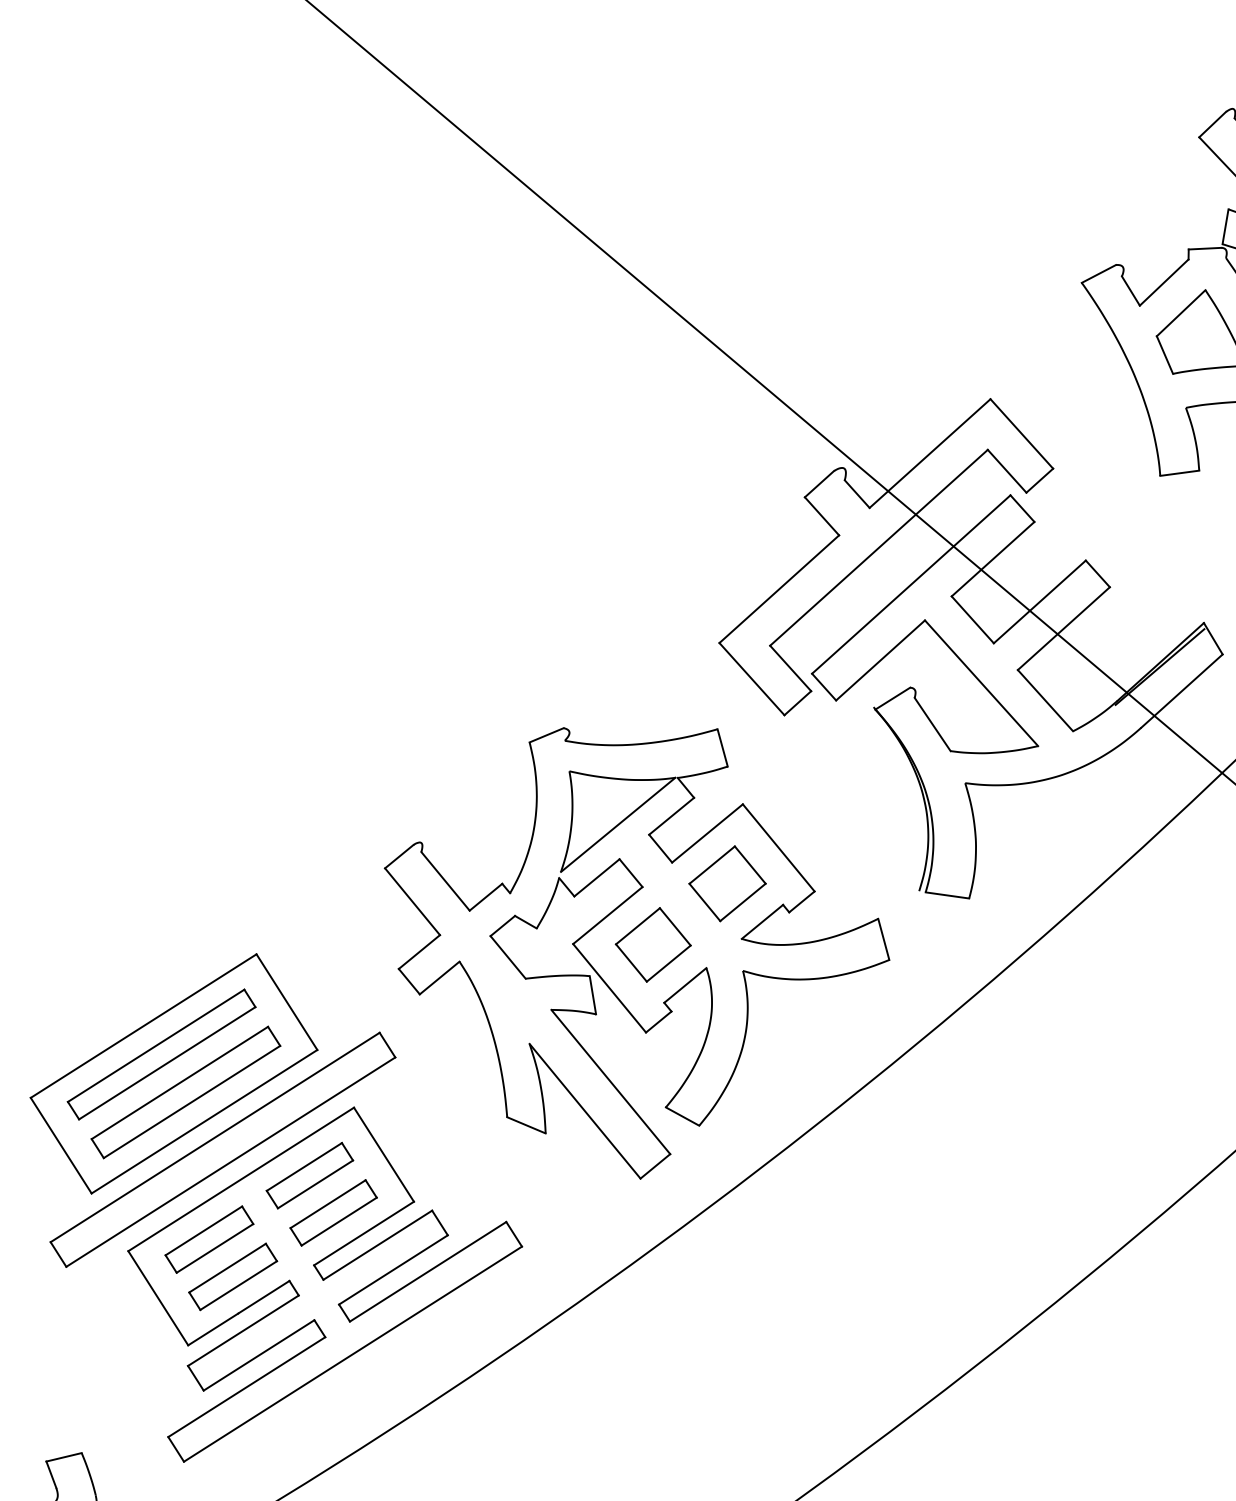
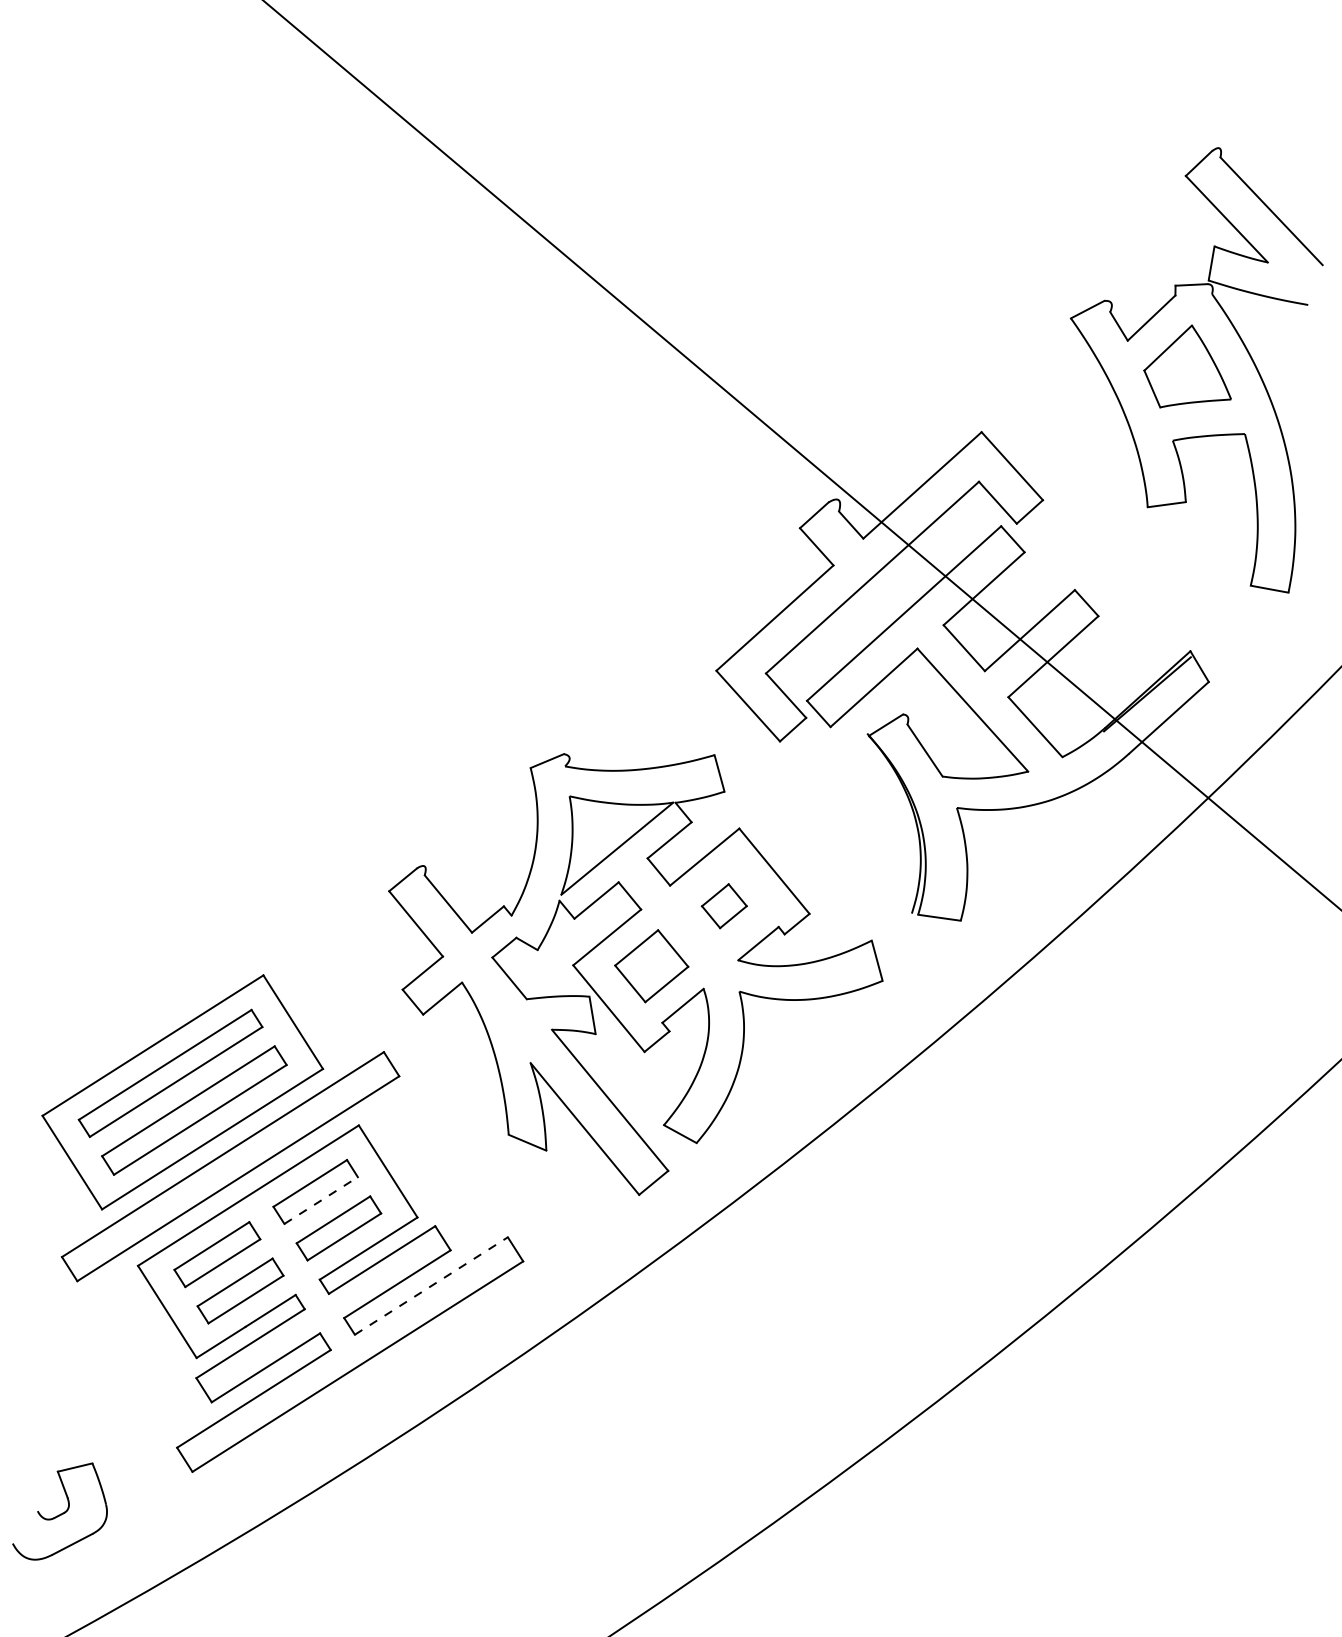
part: (727, 882) -> (724, 905), size x0.6
line: (315, 1184) -> (321, 1200), solid -> dashed
line: (428, 1272) -> (431, 1286), solid -> dashed

